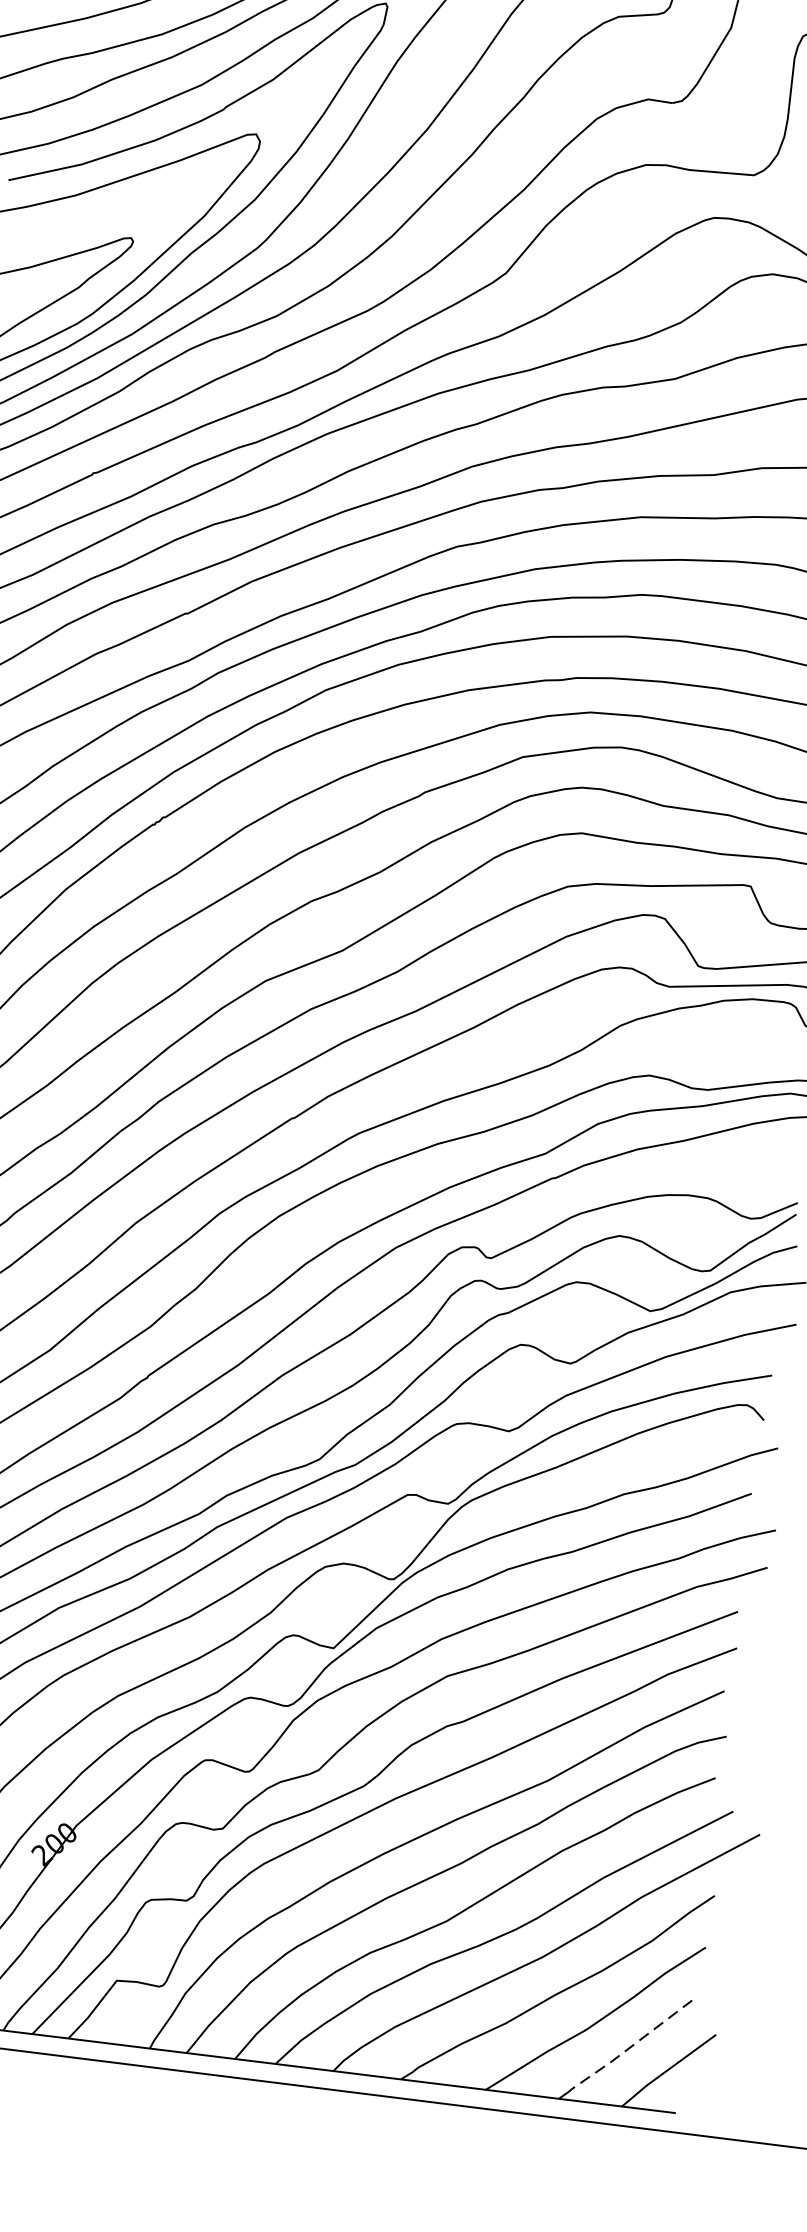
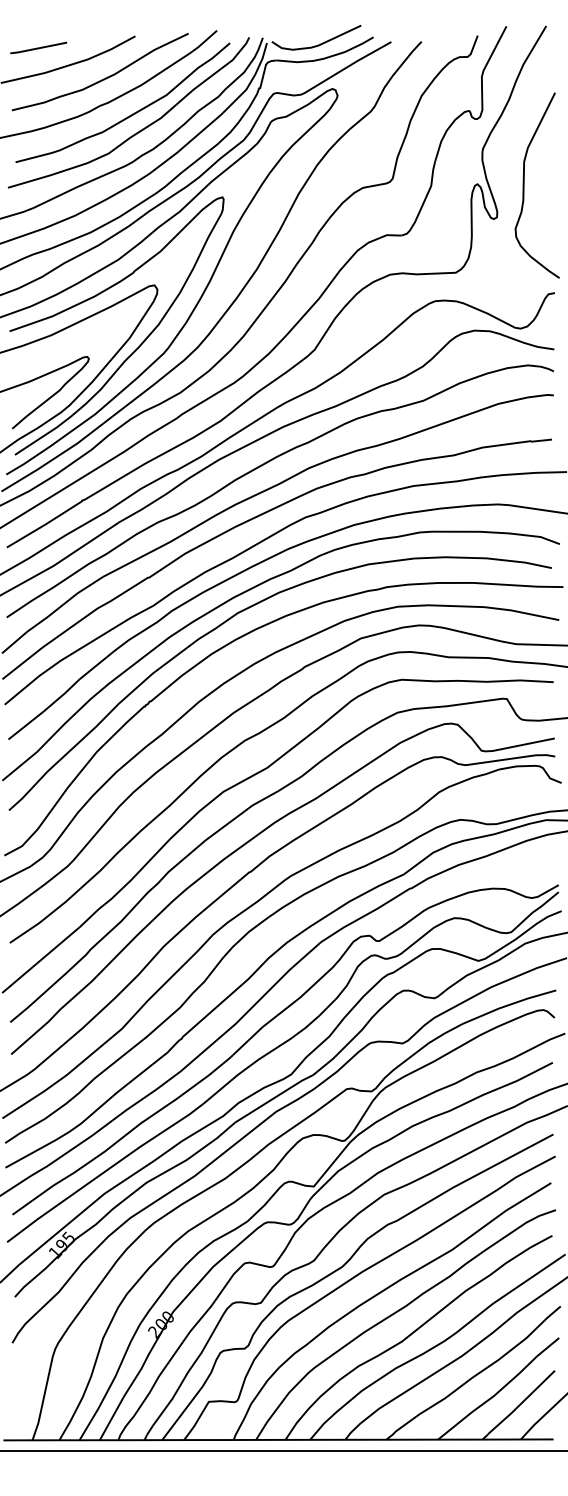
line: (628, 2048) -> (520, 1404), dashed -> solid

